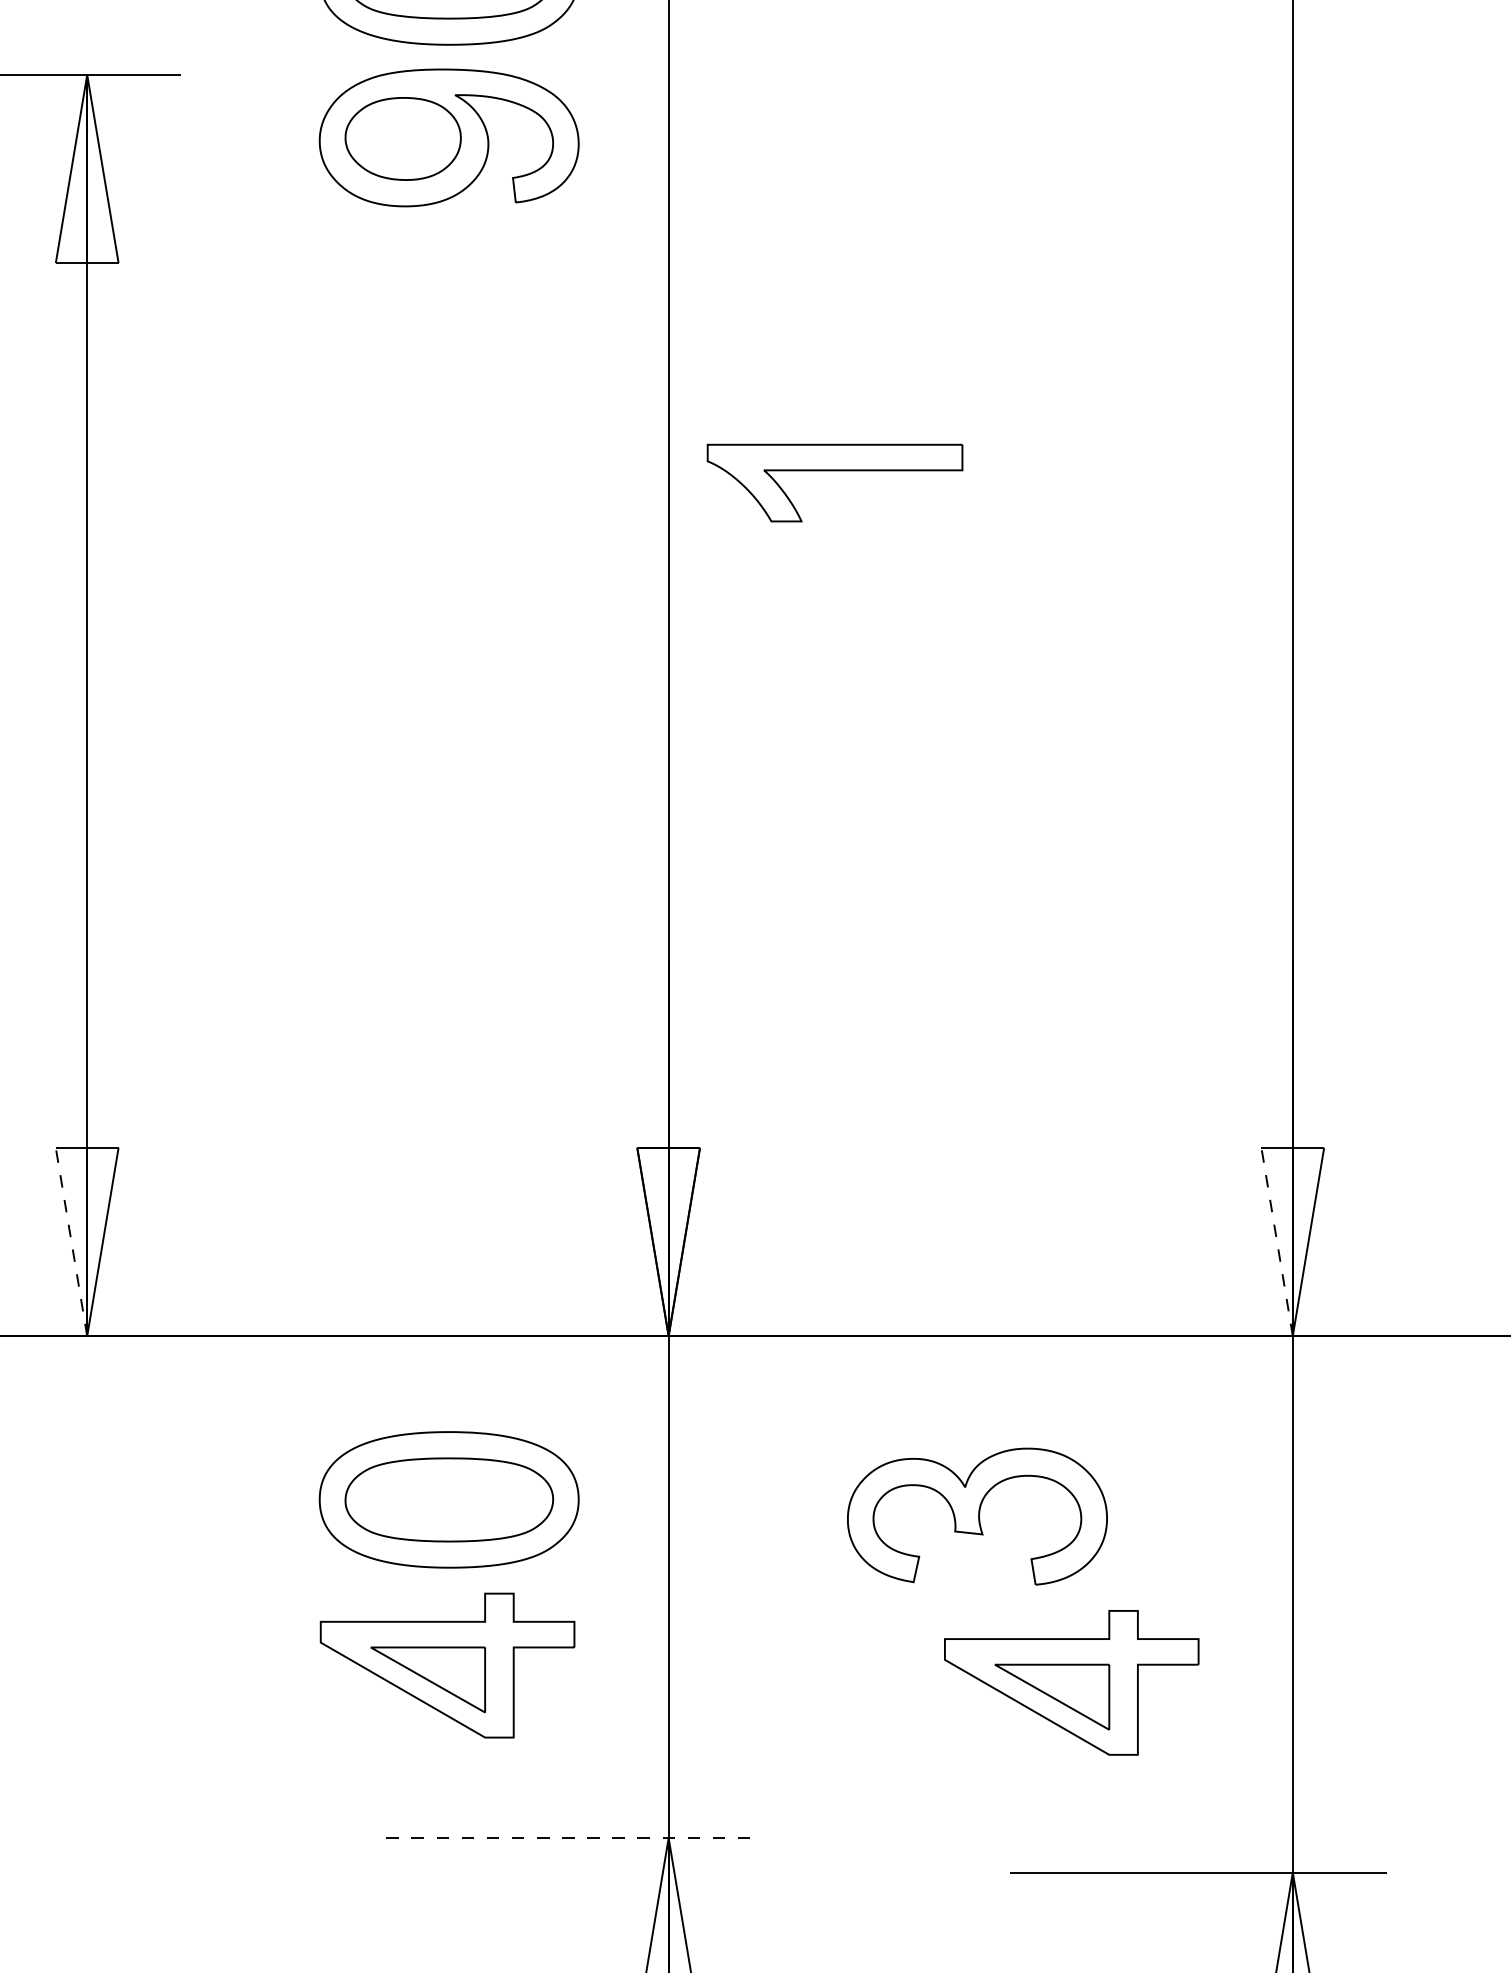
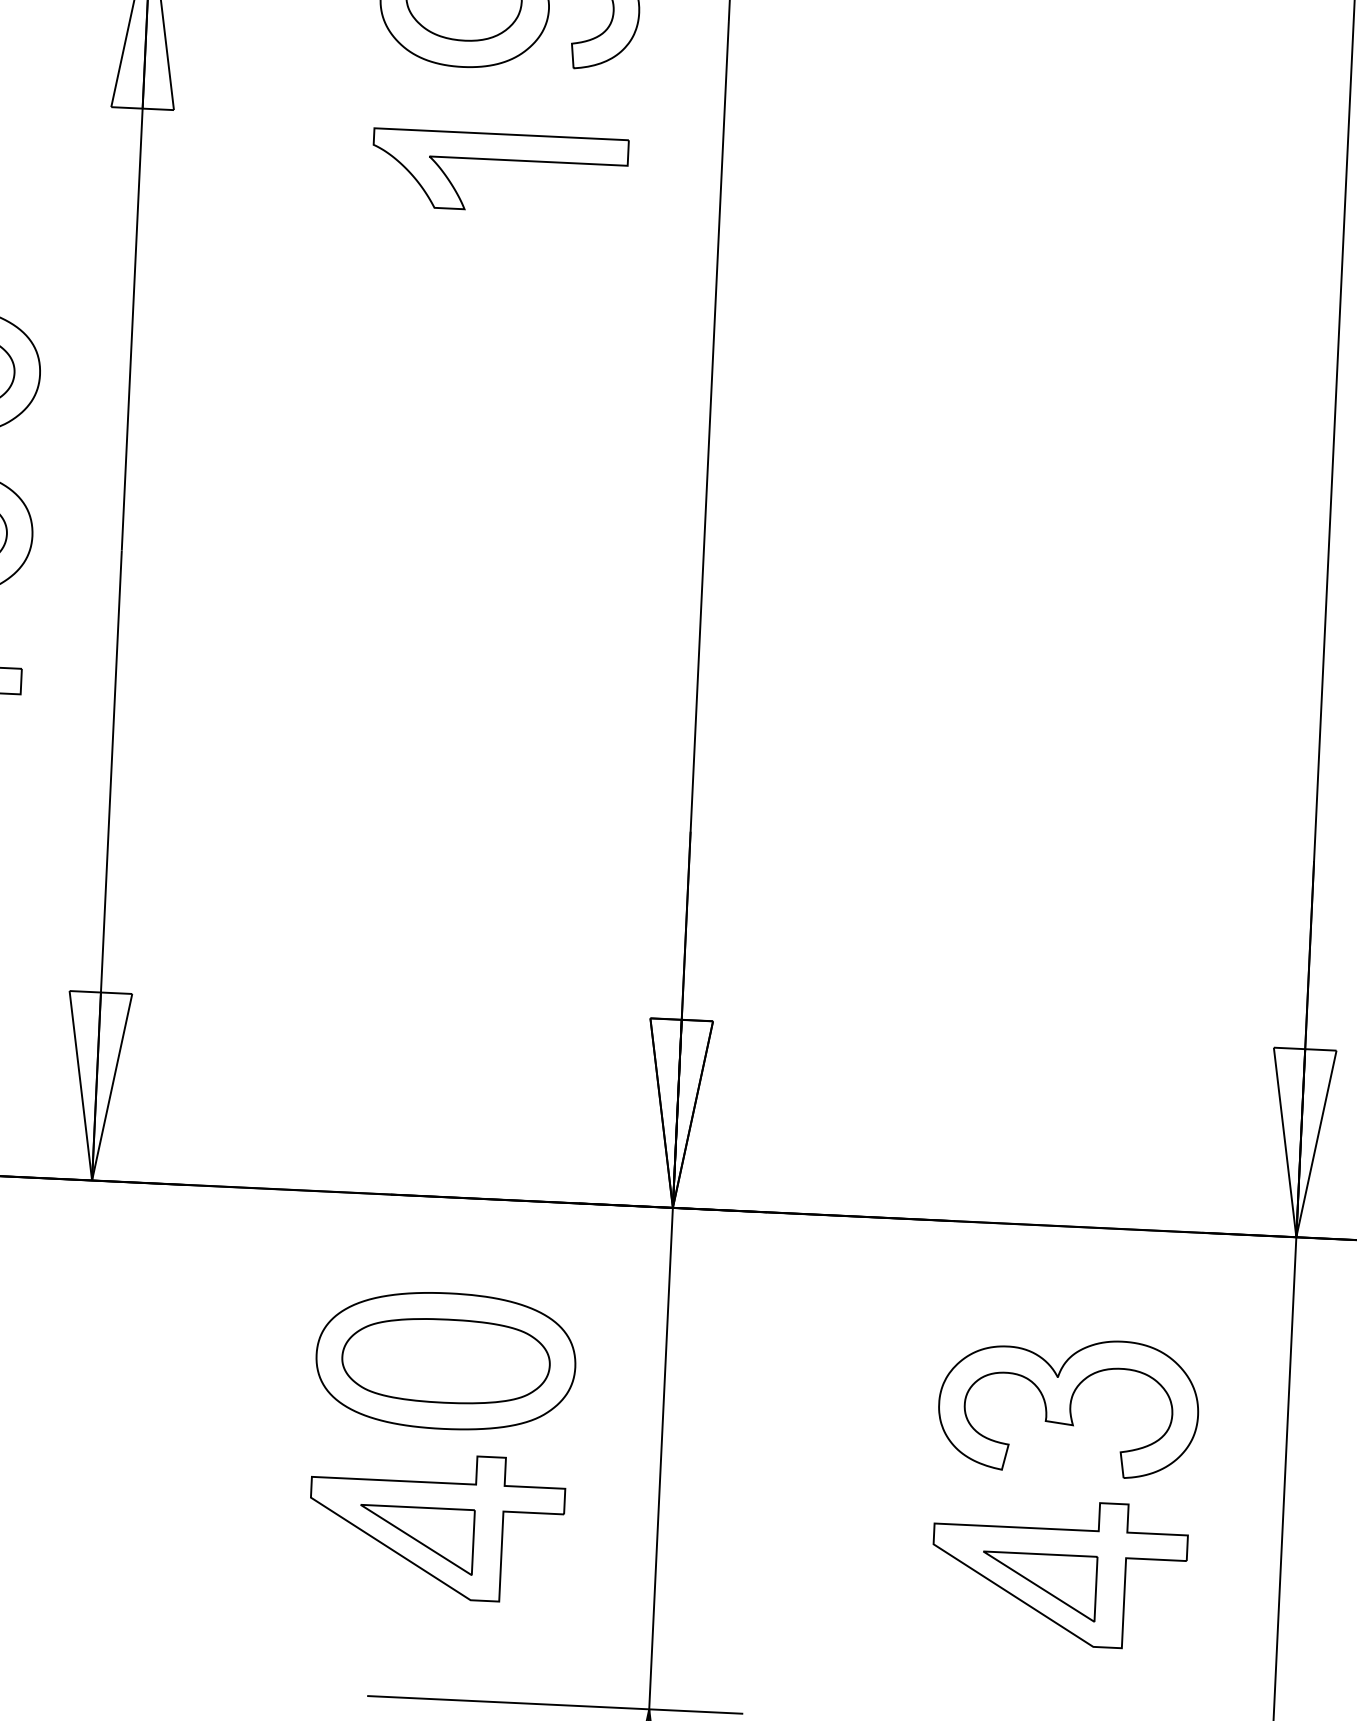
part: (834, 471) -> (499, 160), moved
line: (71, 1241) -> (80, 1085), dashed -> solid
line: (1277, 1241) -> (1285, 1142), dashed -> solid
part: (977, 1516) -> (1068, 1407), moved
line: (575, 1838) -> (556, 1705), dashed -> solid

